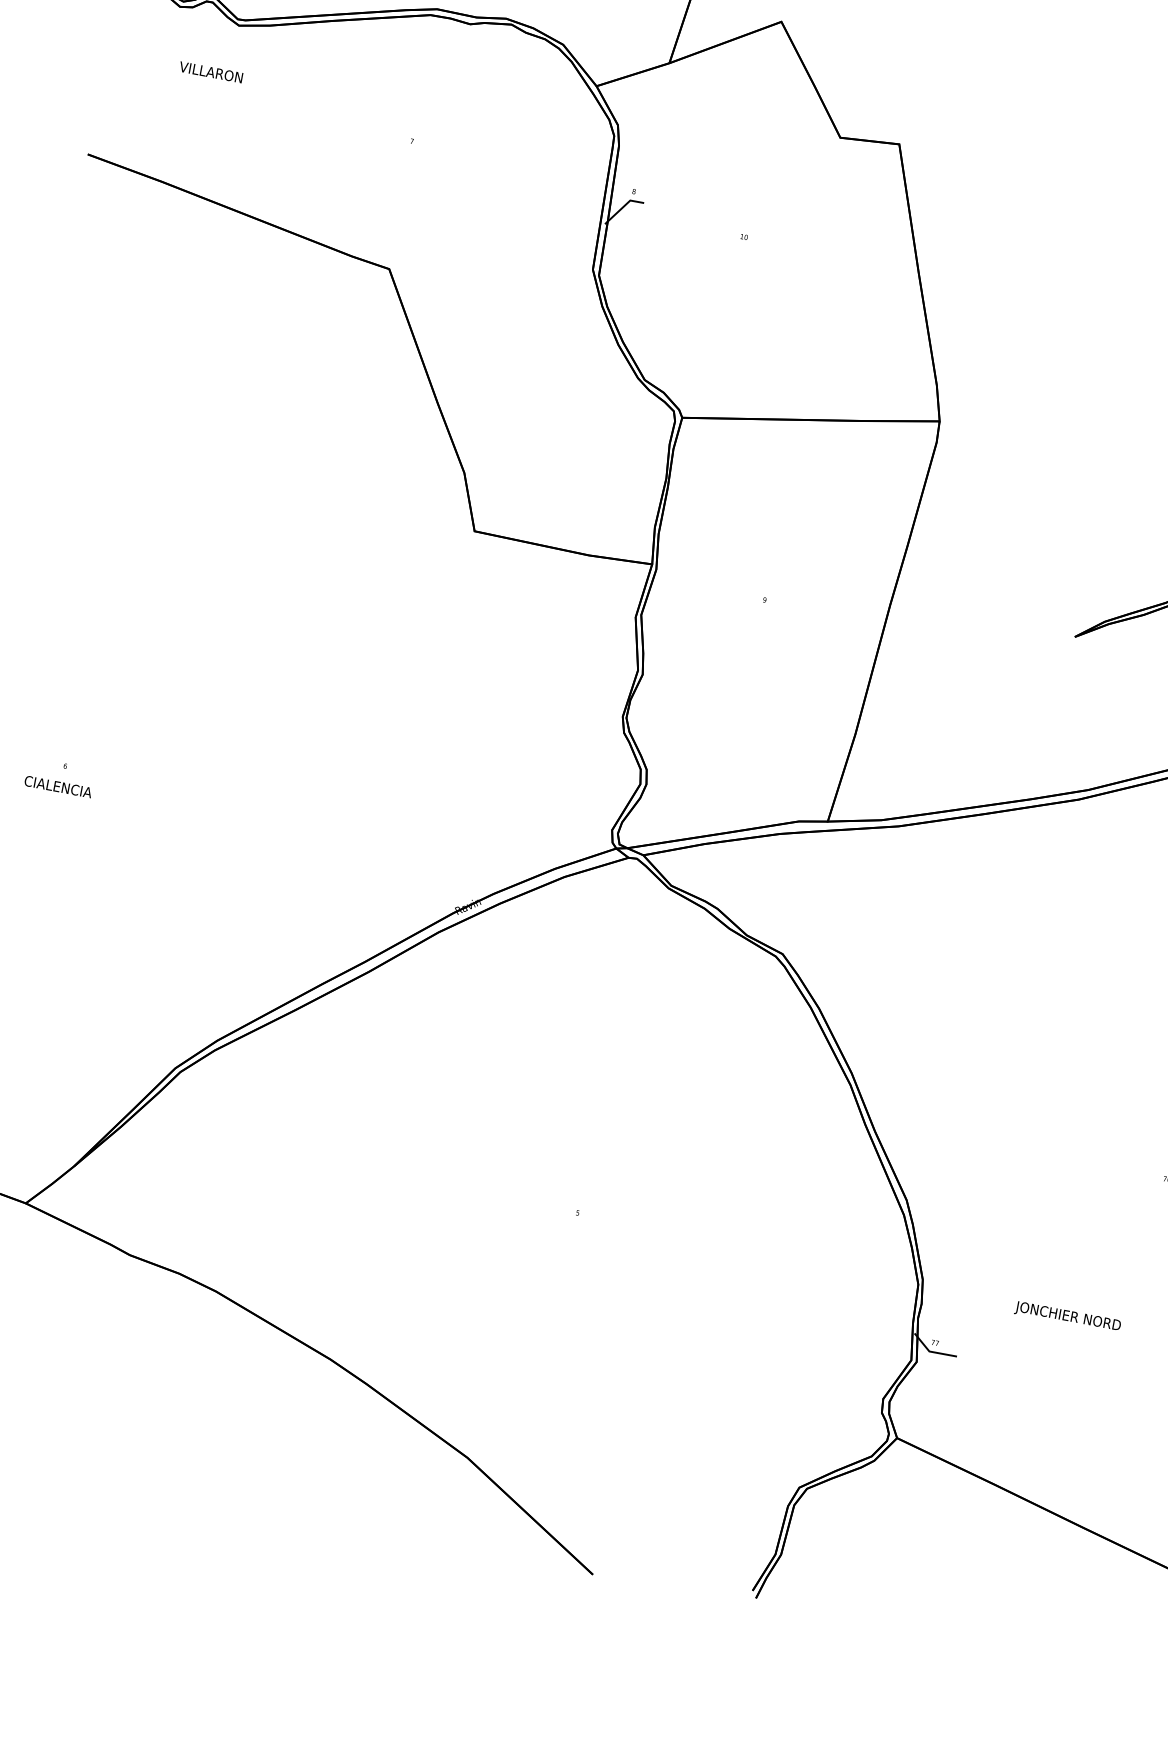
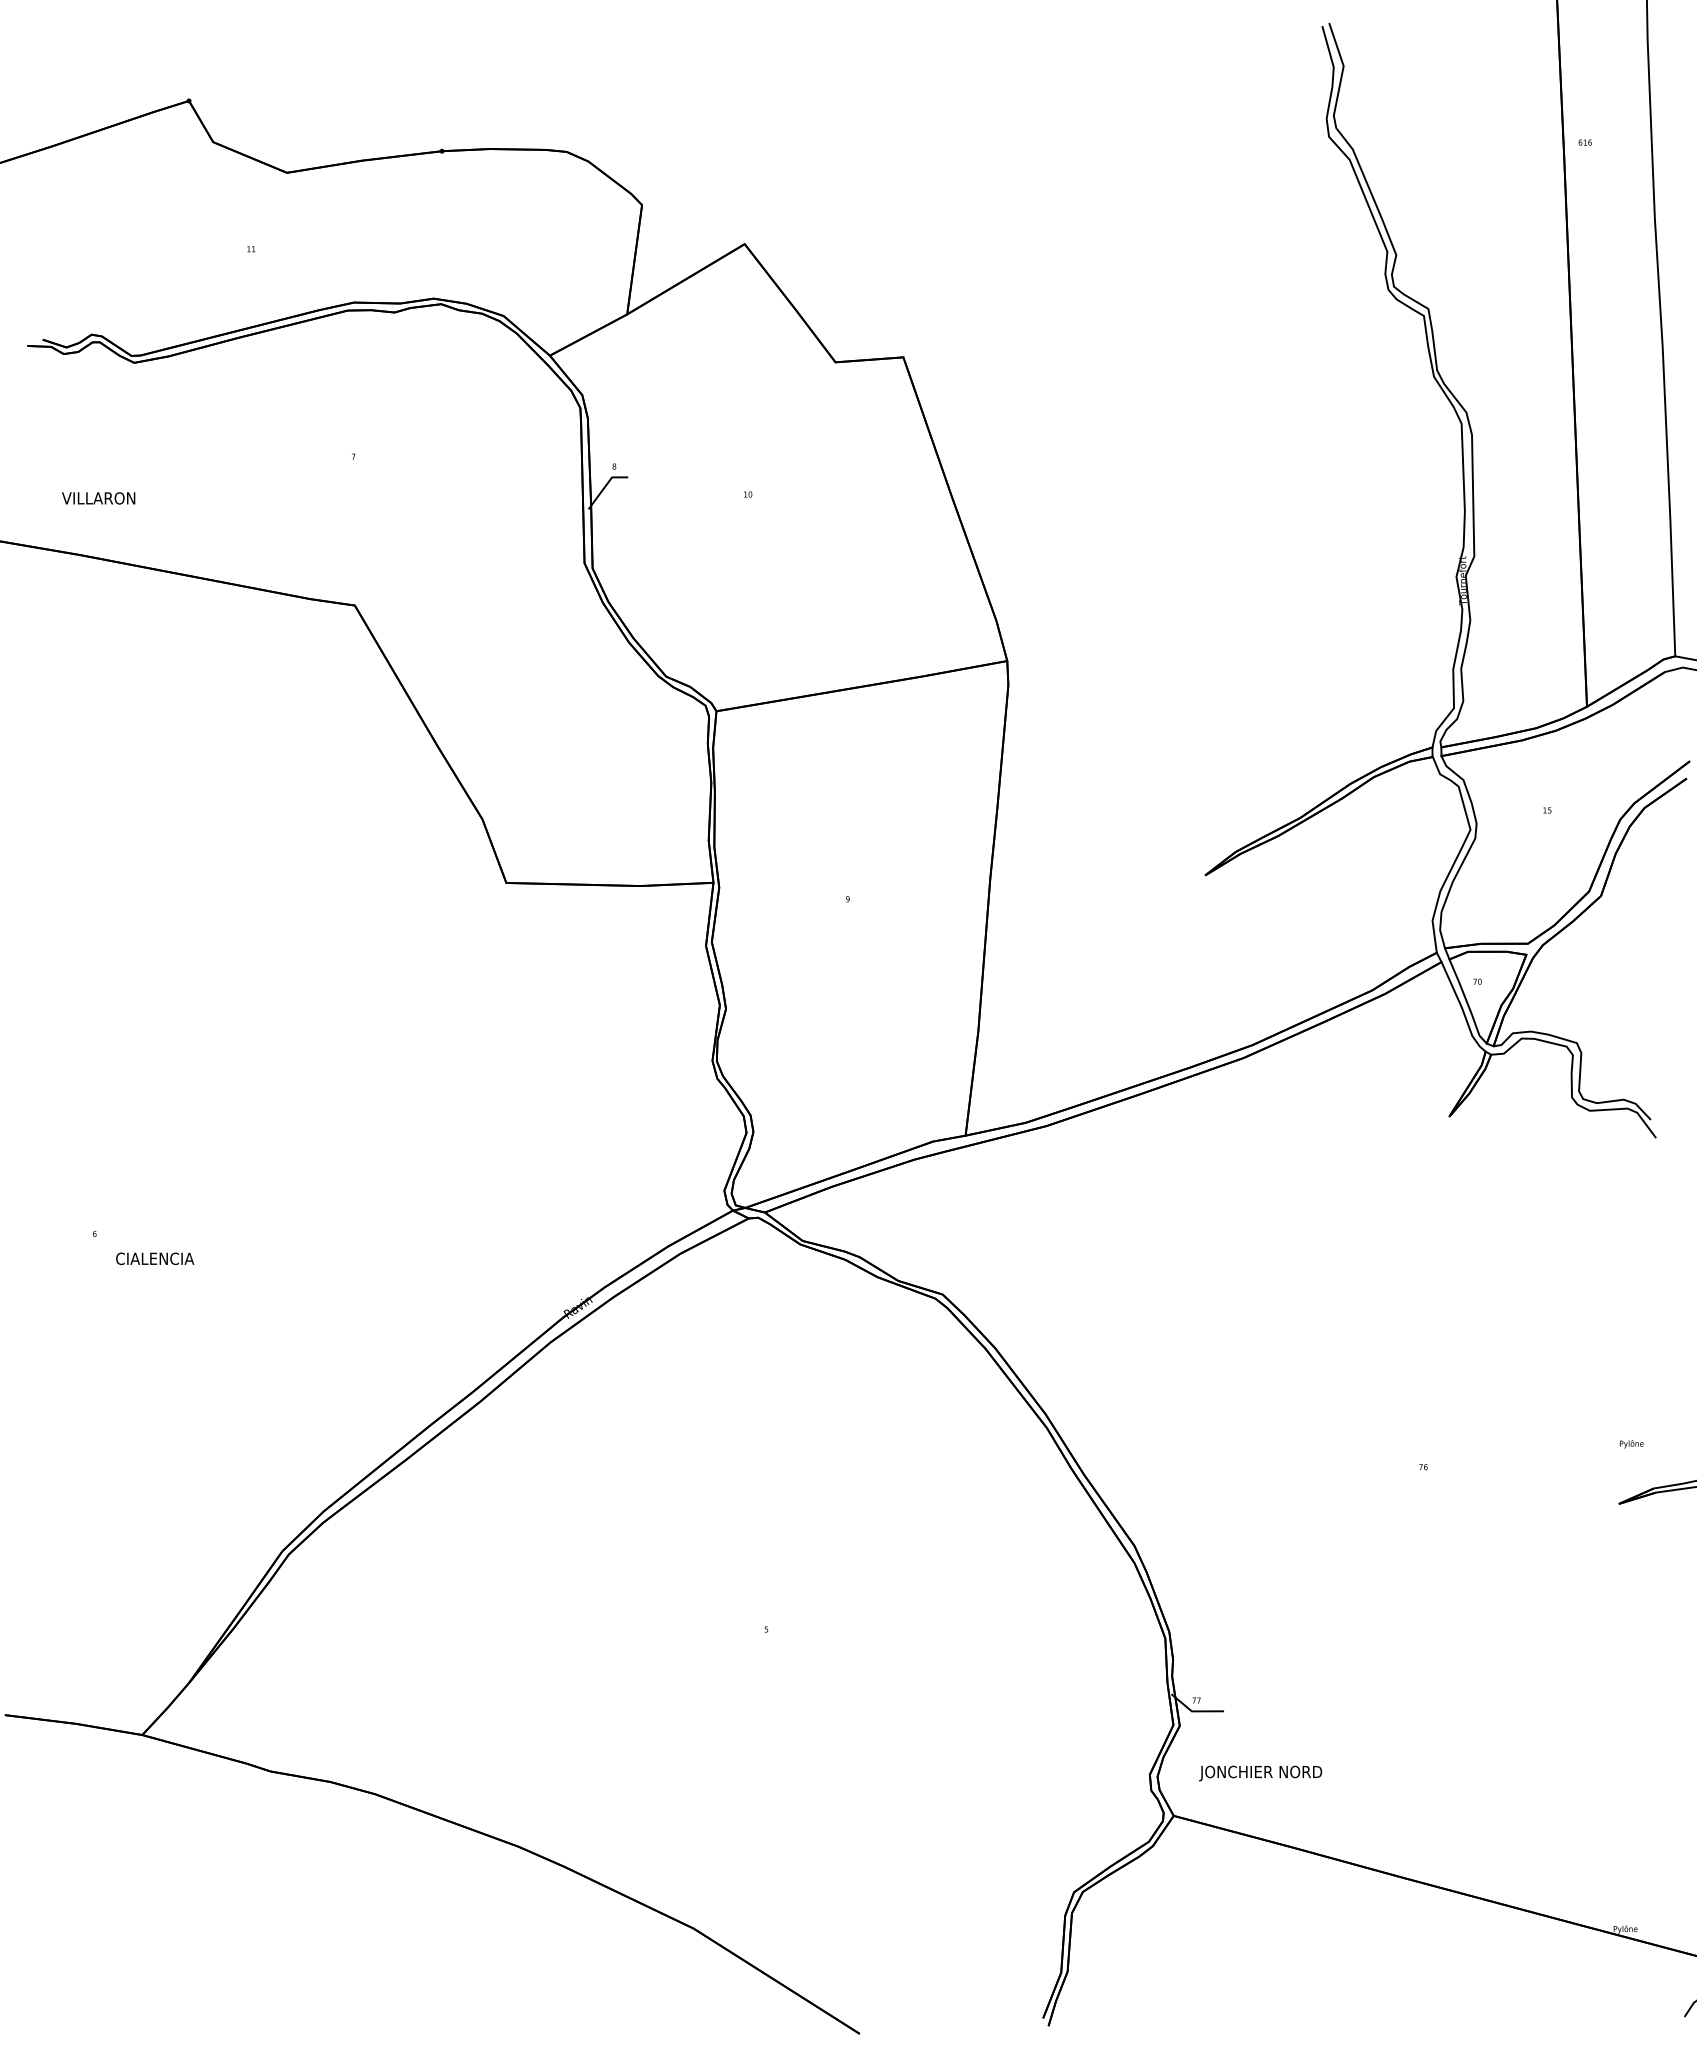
text: (210, 72) -> (98, 498), moved
text: (58, 786) -> (155, 1258), moved
text: (1067, 1317) -> (1260, 1773), moved

